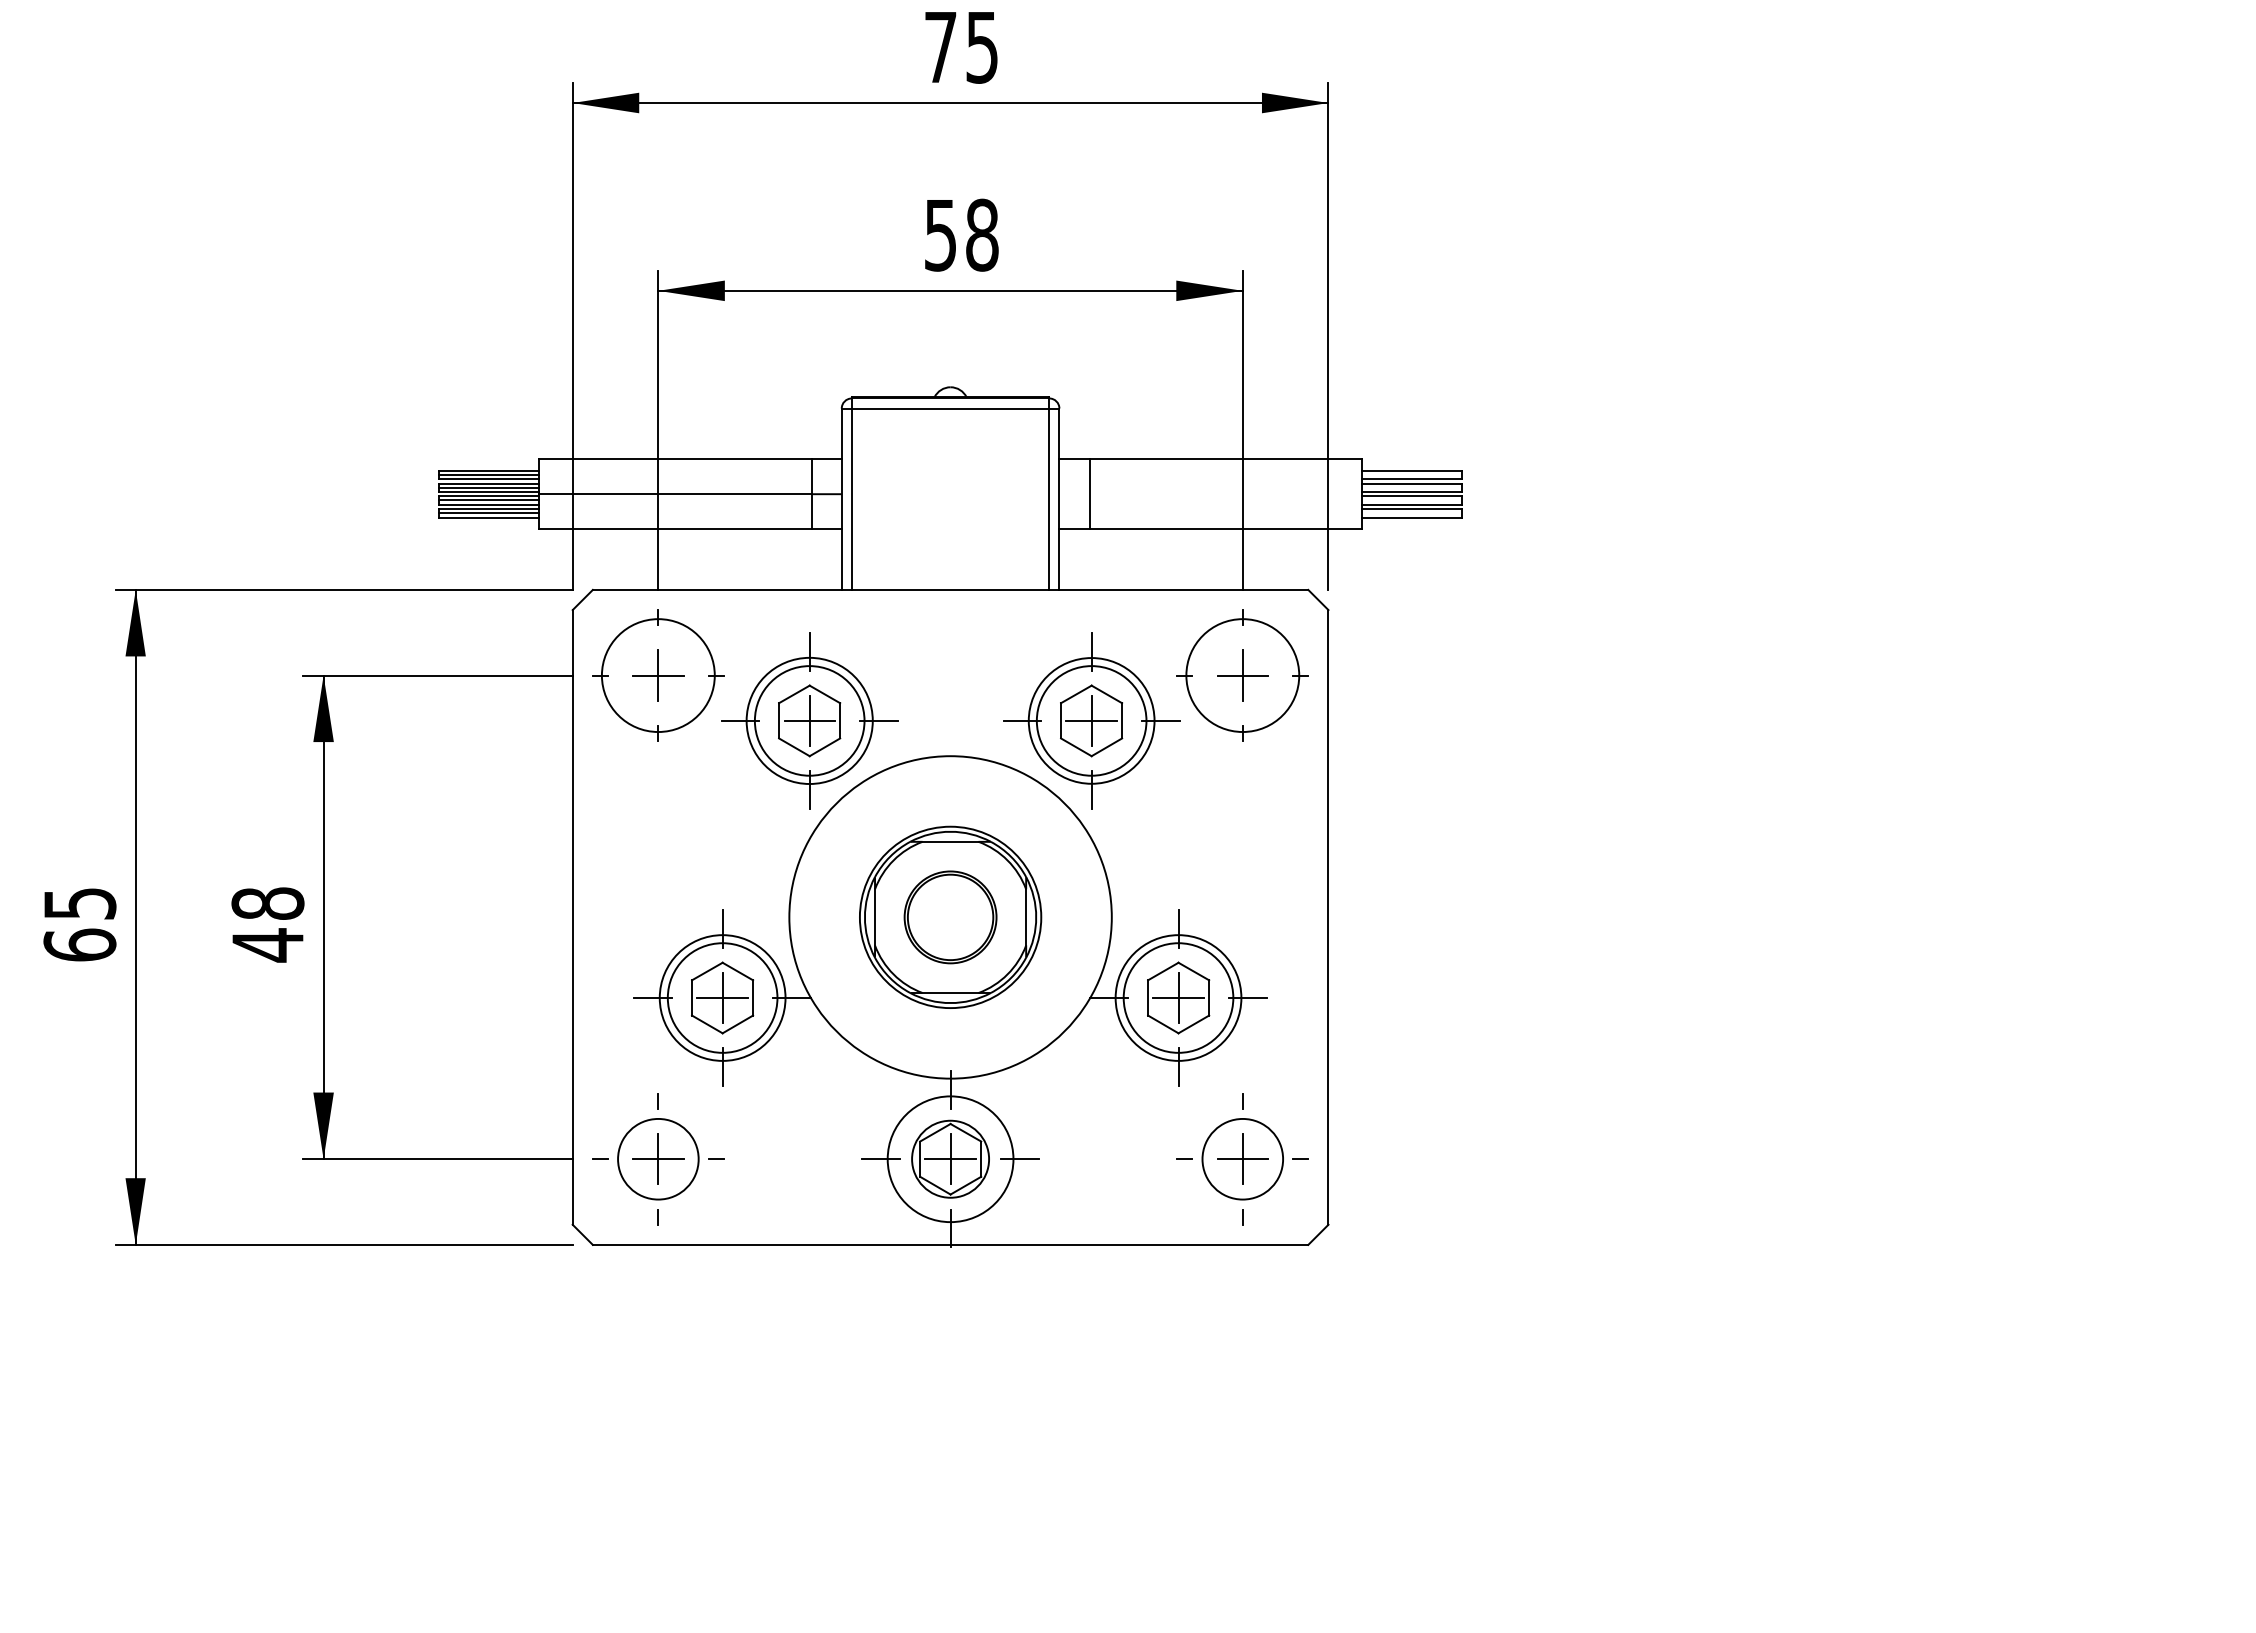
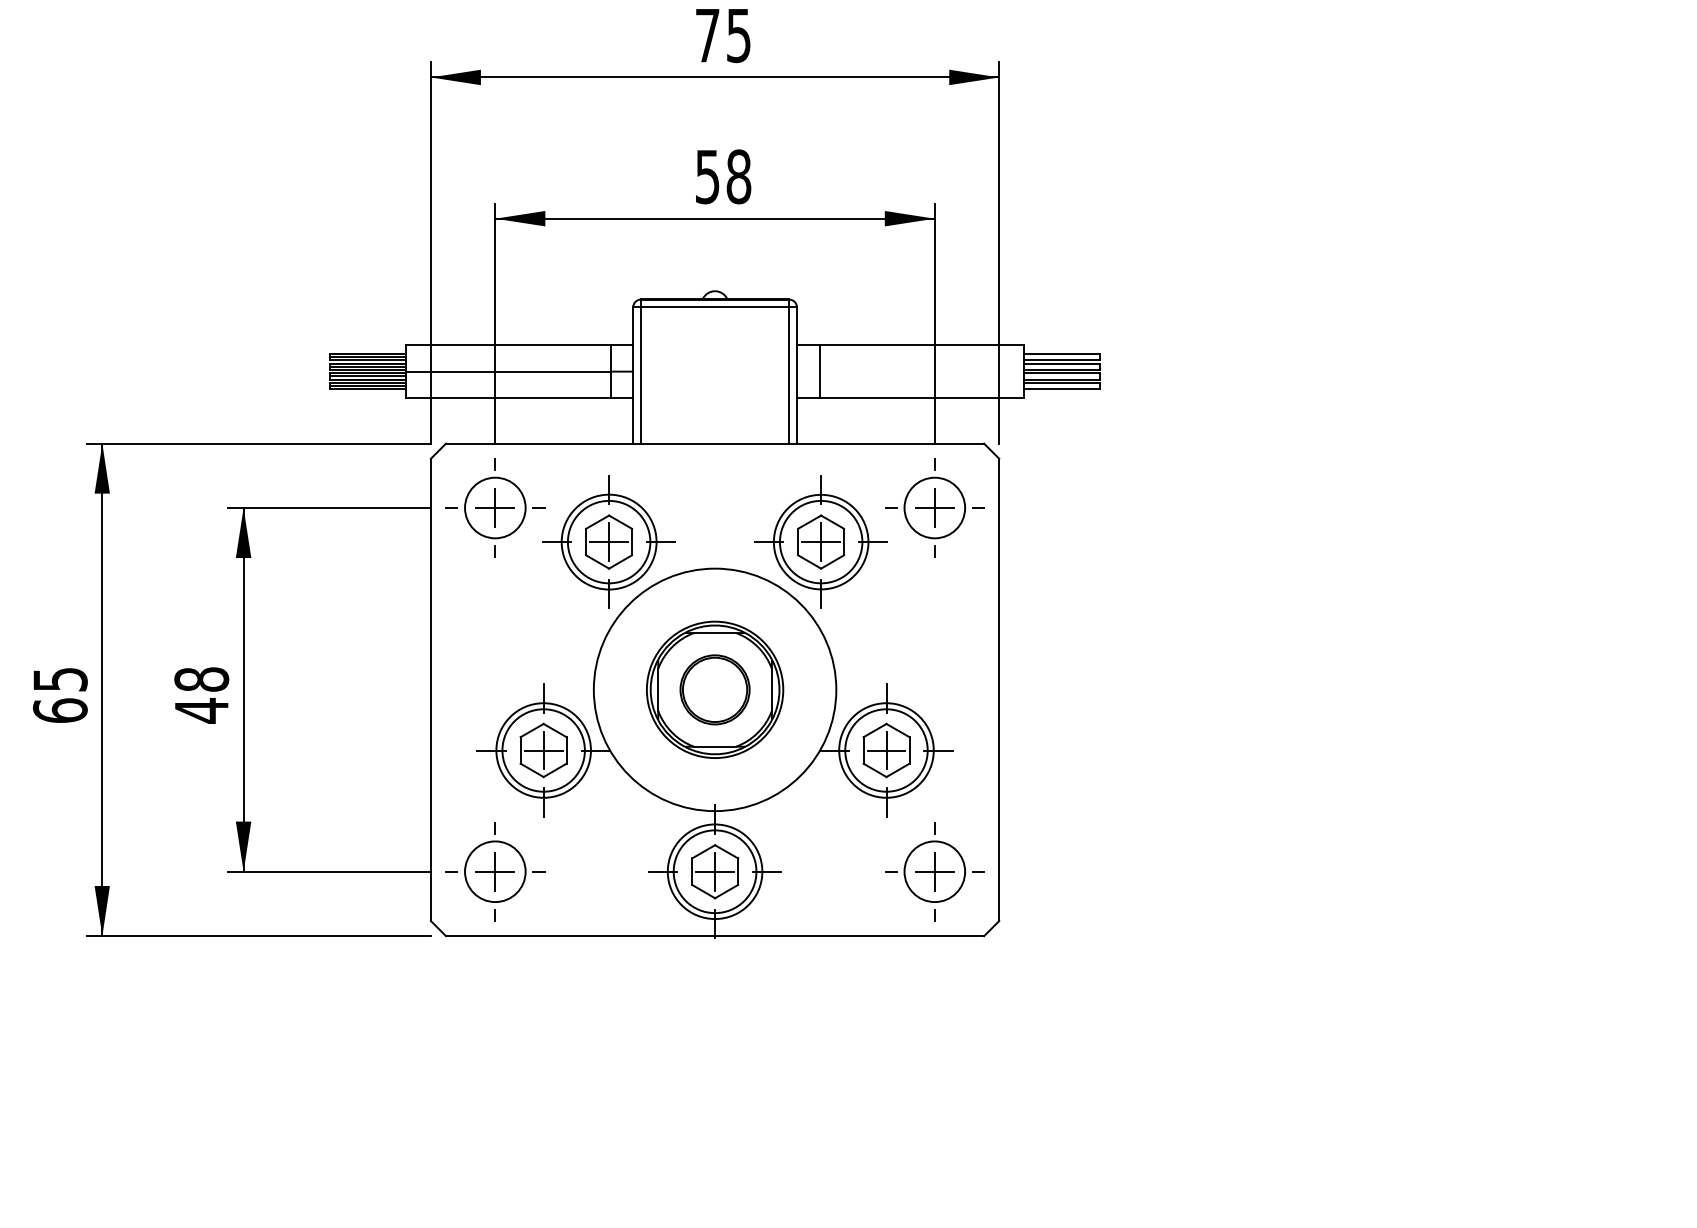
circle: (658, 675) -> (495, 507), size x0.71
circle: (1242, 675) -> (934, 507), size x0.71
circle: (950, 1159) -> (715, 871), size x1.43

